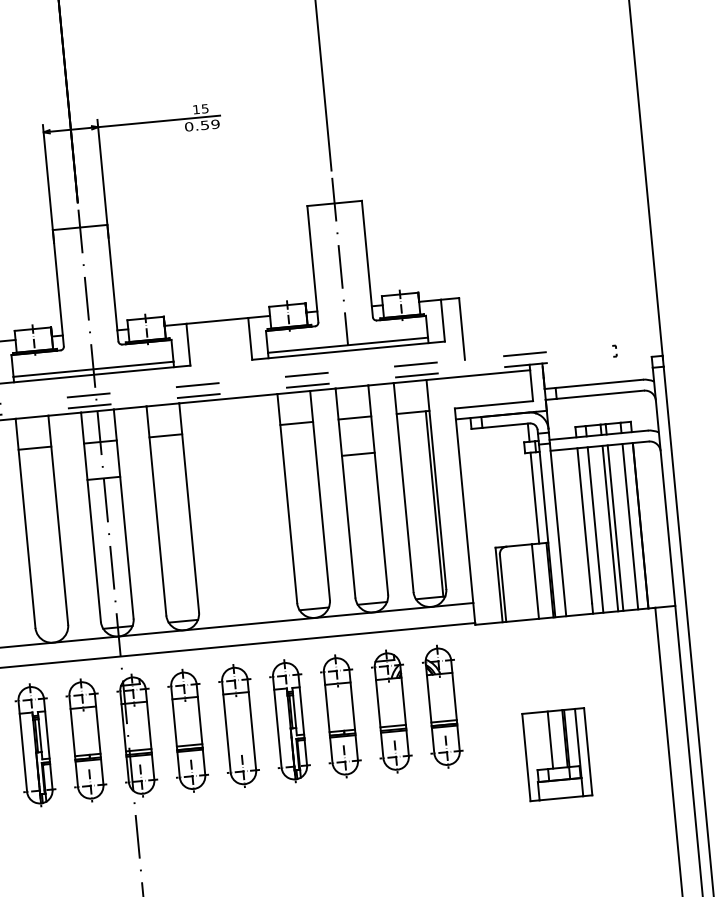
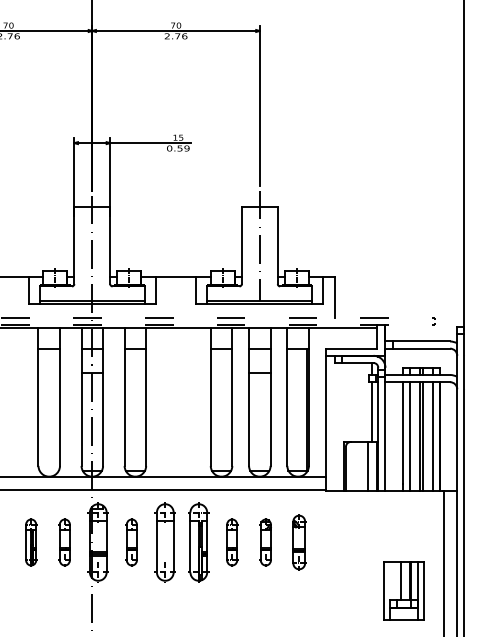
part: (441, 706) -> (298, 542), size x0.7
part: (391, 711) -> (265, 542), size x0.6
part: (339, 716) -> (231, 542), size x0.6
part: (187, 730) -> (131, 542), size x0.6
part: (85, 740) -> (64, 542), size x0.6
part: (34, 745) -> (30, 542), size x0.6
part: (556, 754) -> (403, 590), moved

